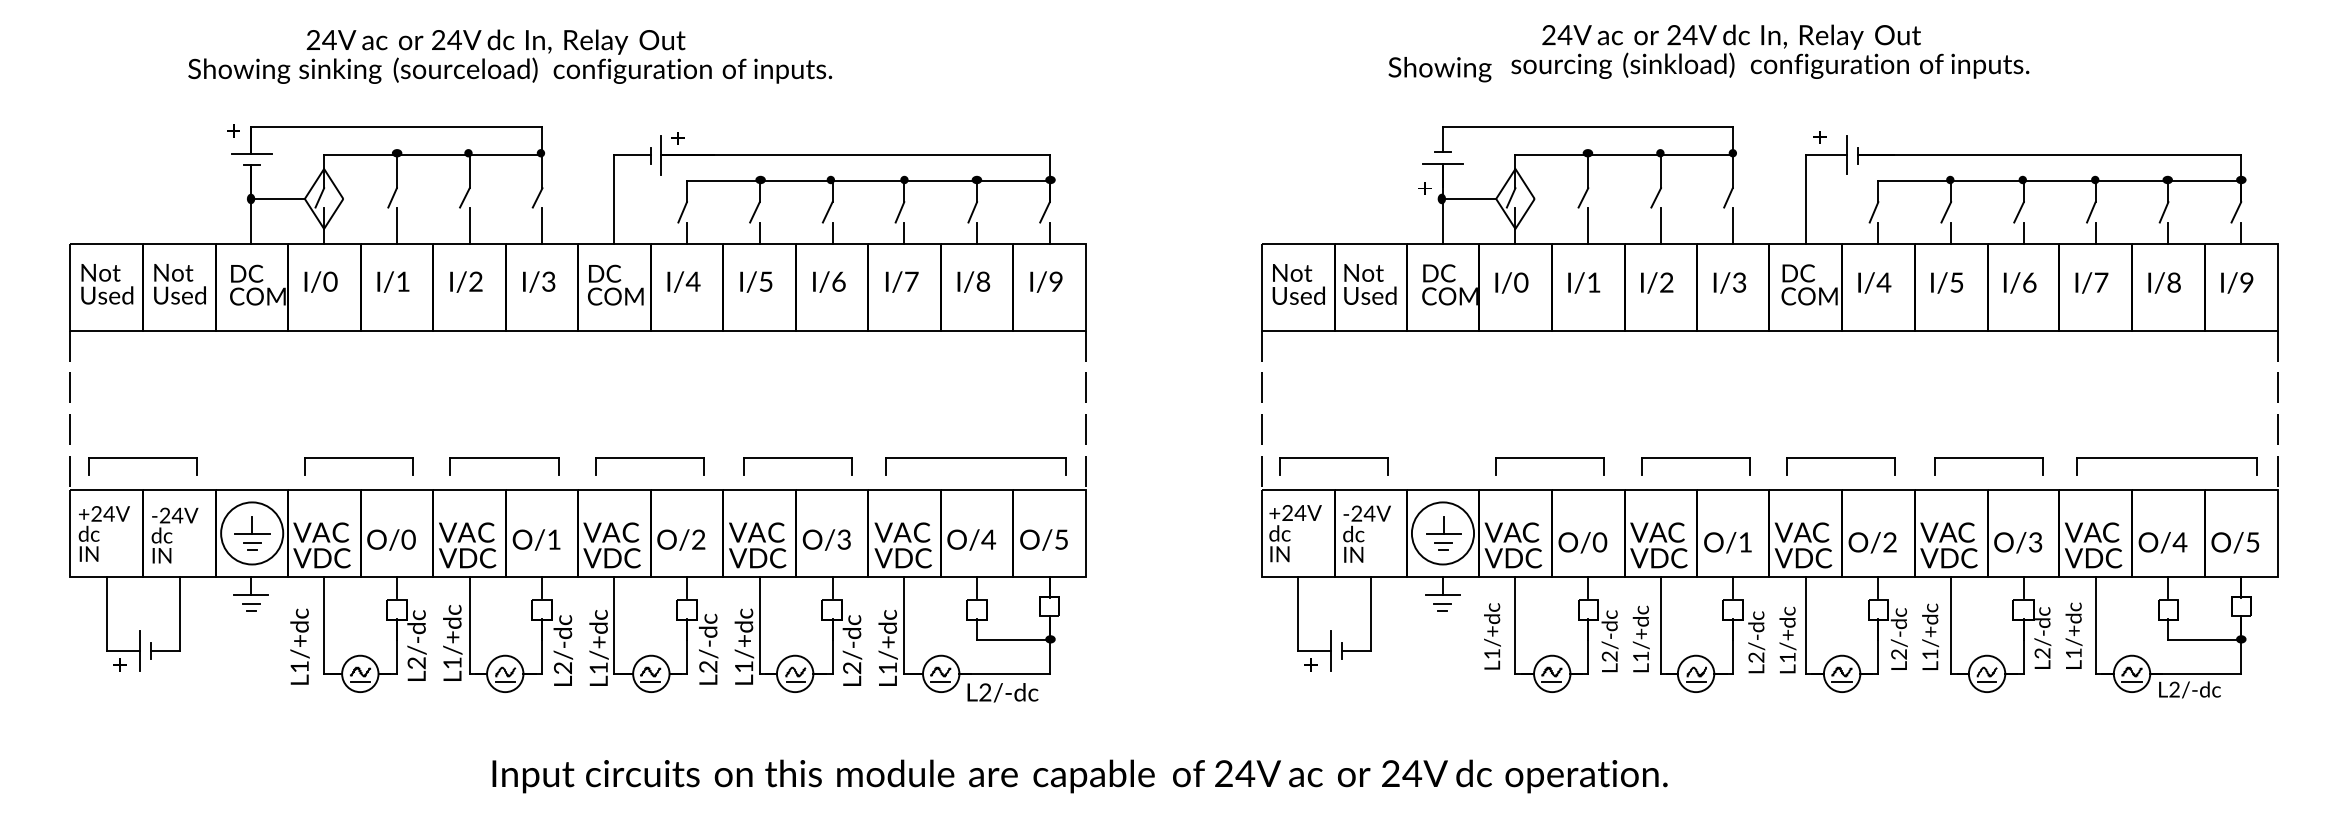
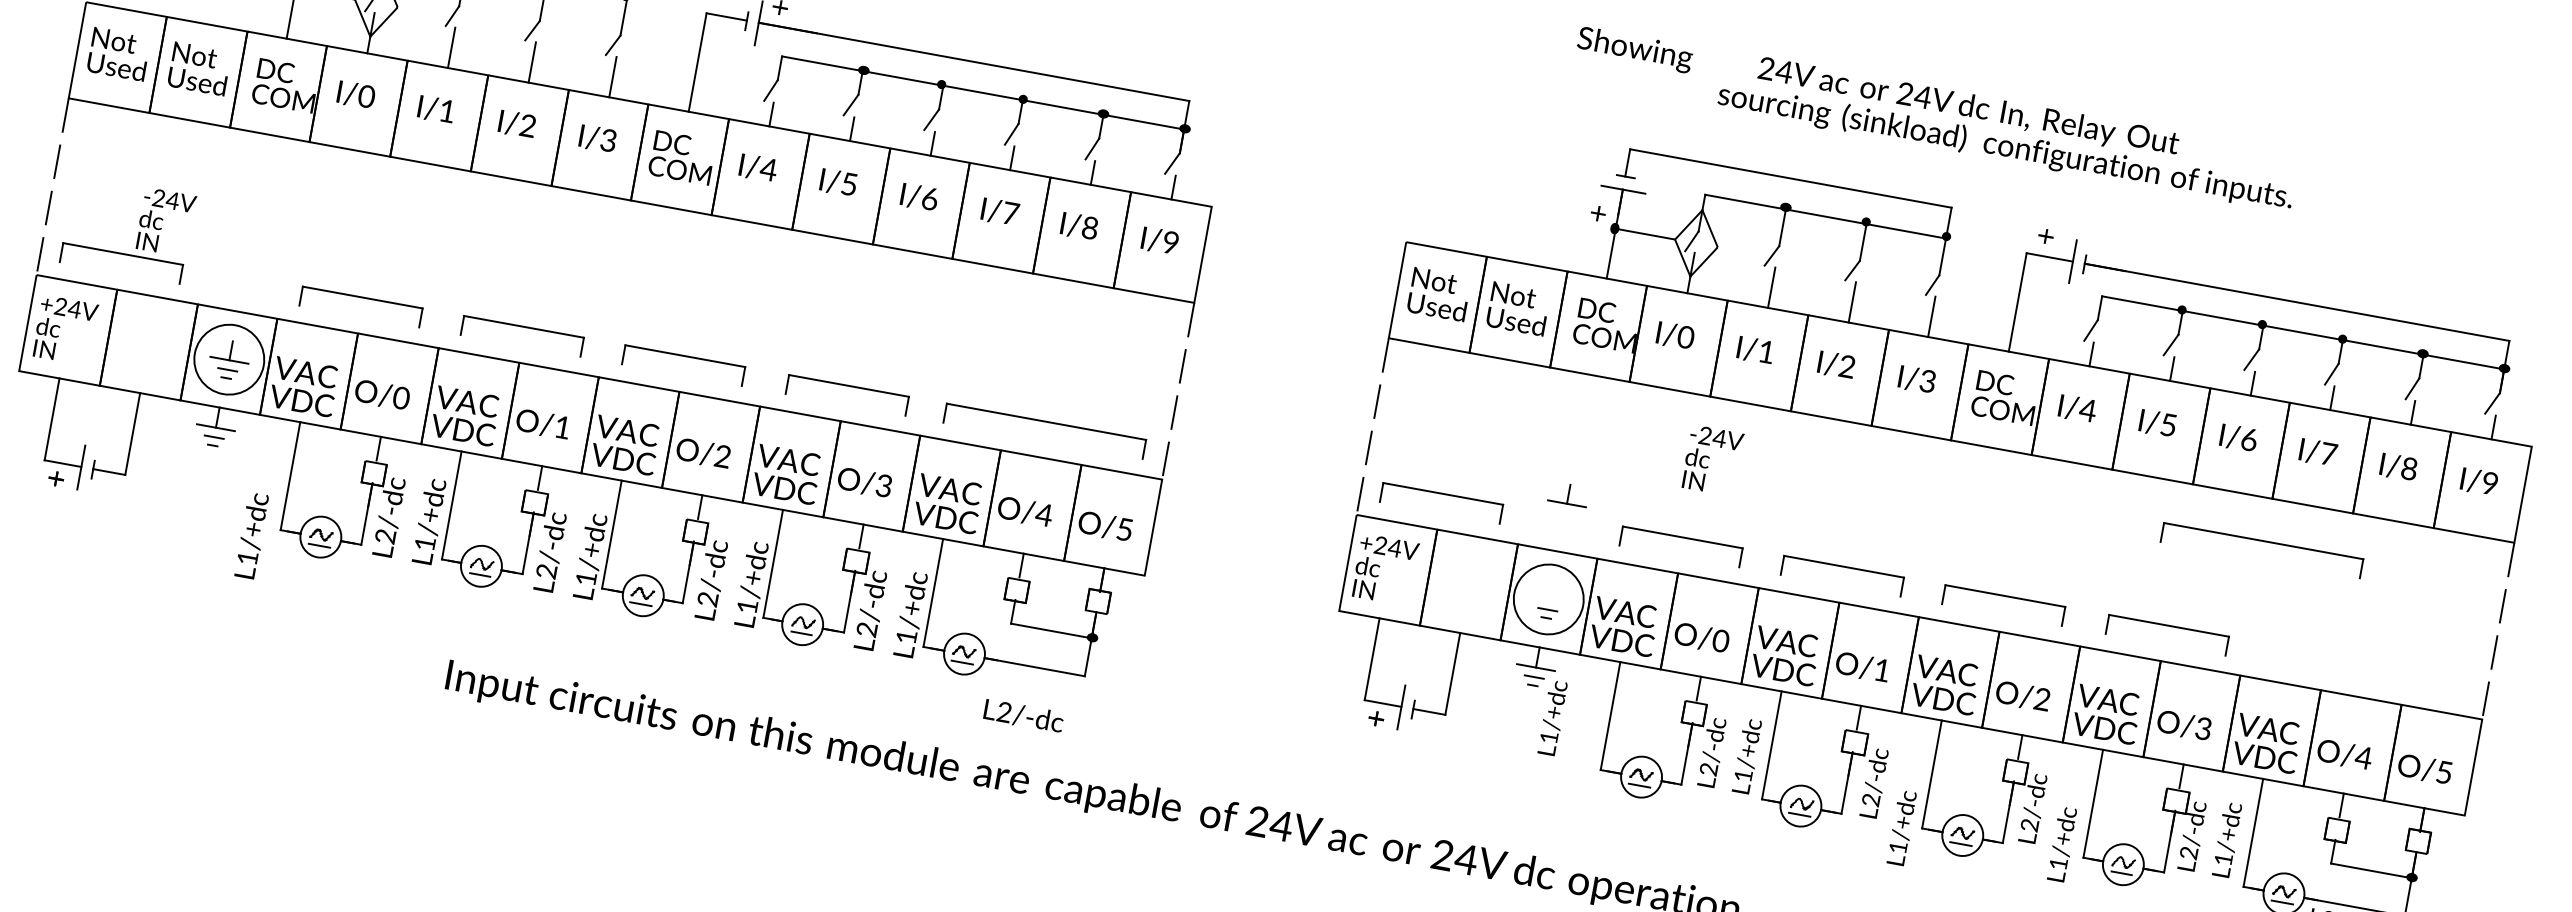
text: (1439, 69) -> (1634, 49), moved
part: (2166, 458) -> (2262, 541), moved
part: (1443, 525) -> (1568, 494), moved
text: (1366, 533) -> (1712, 459), moved
text: (174, 535) -> (165, 222), moved
text: (1492, 636) -> (1552, 718), moved
text: (1930, 636) -> (2062, 843), moved
text: (1787, 640) -> (1901, 828), moved
text: (299, 646) -> (251, 535), moved
text: (1002, 692) -> (1023, 715), moved

